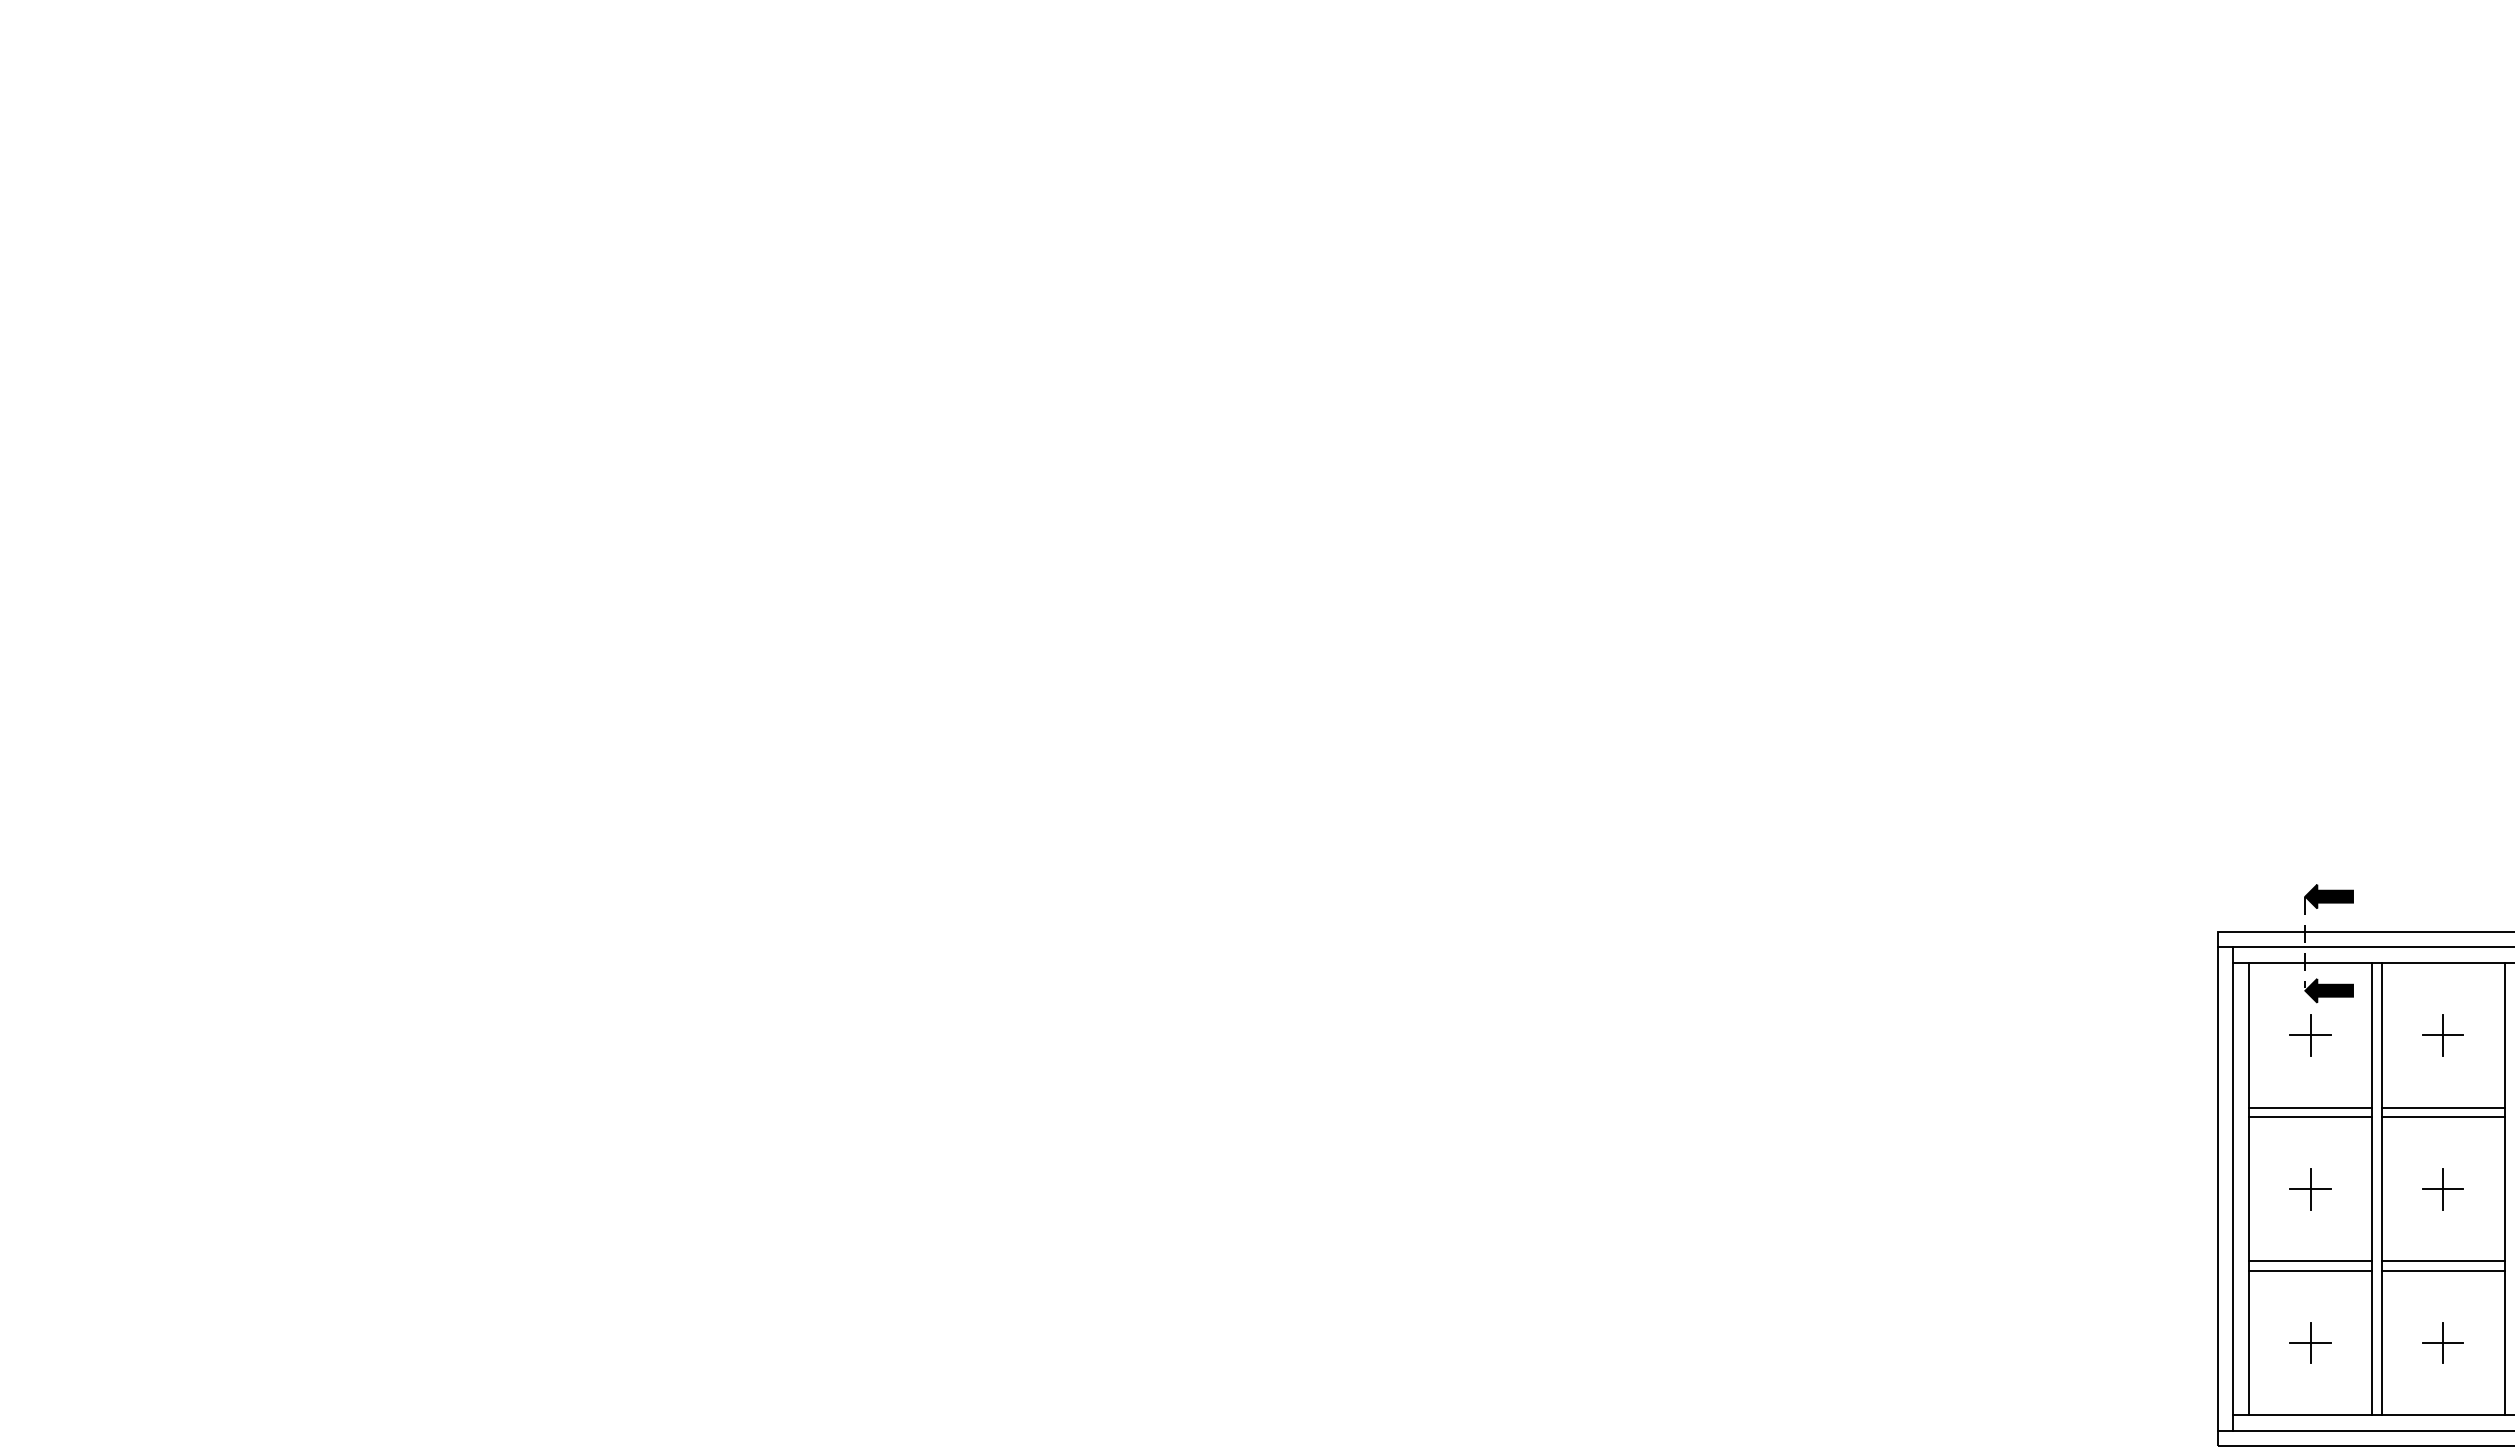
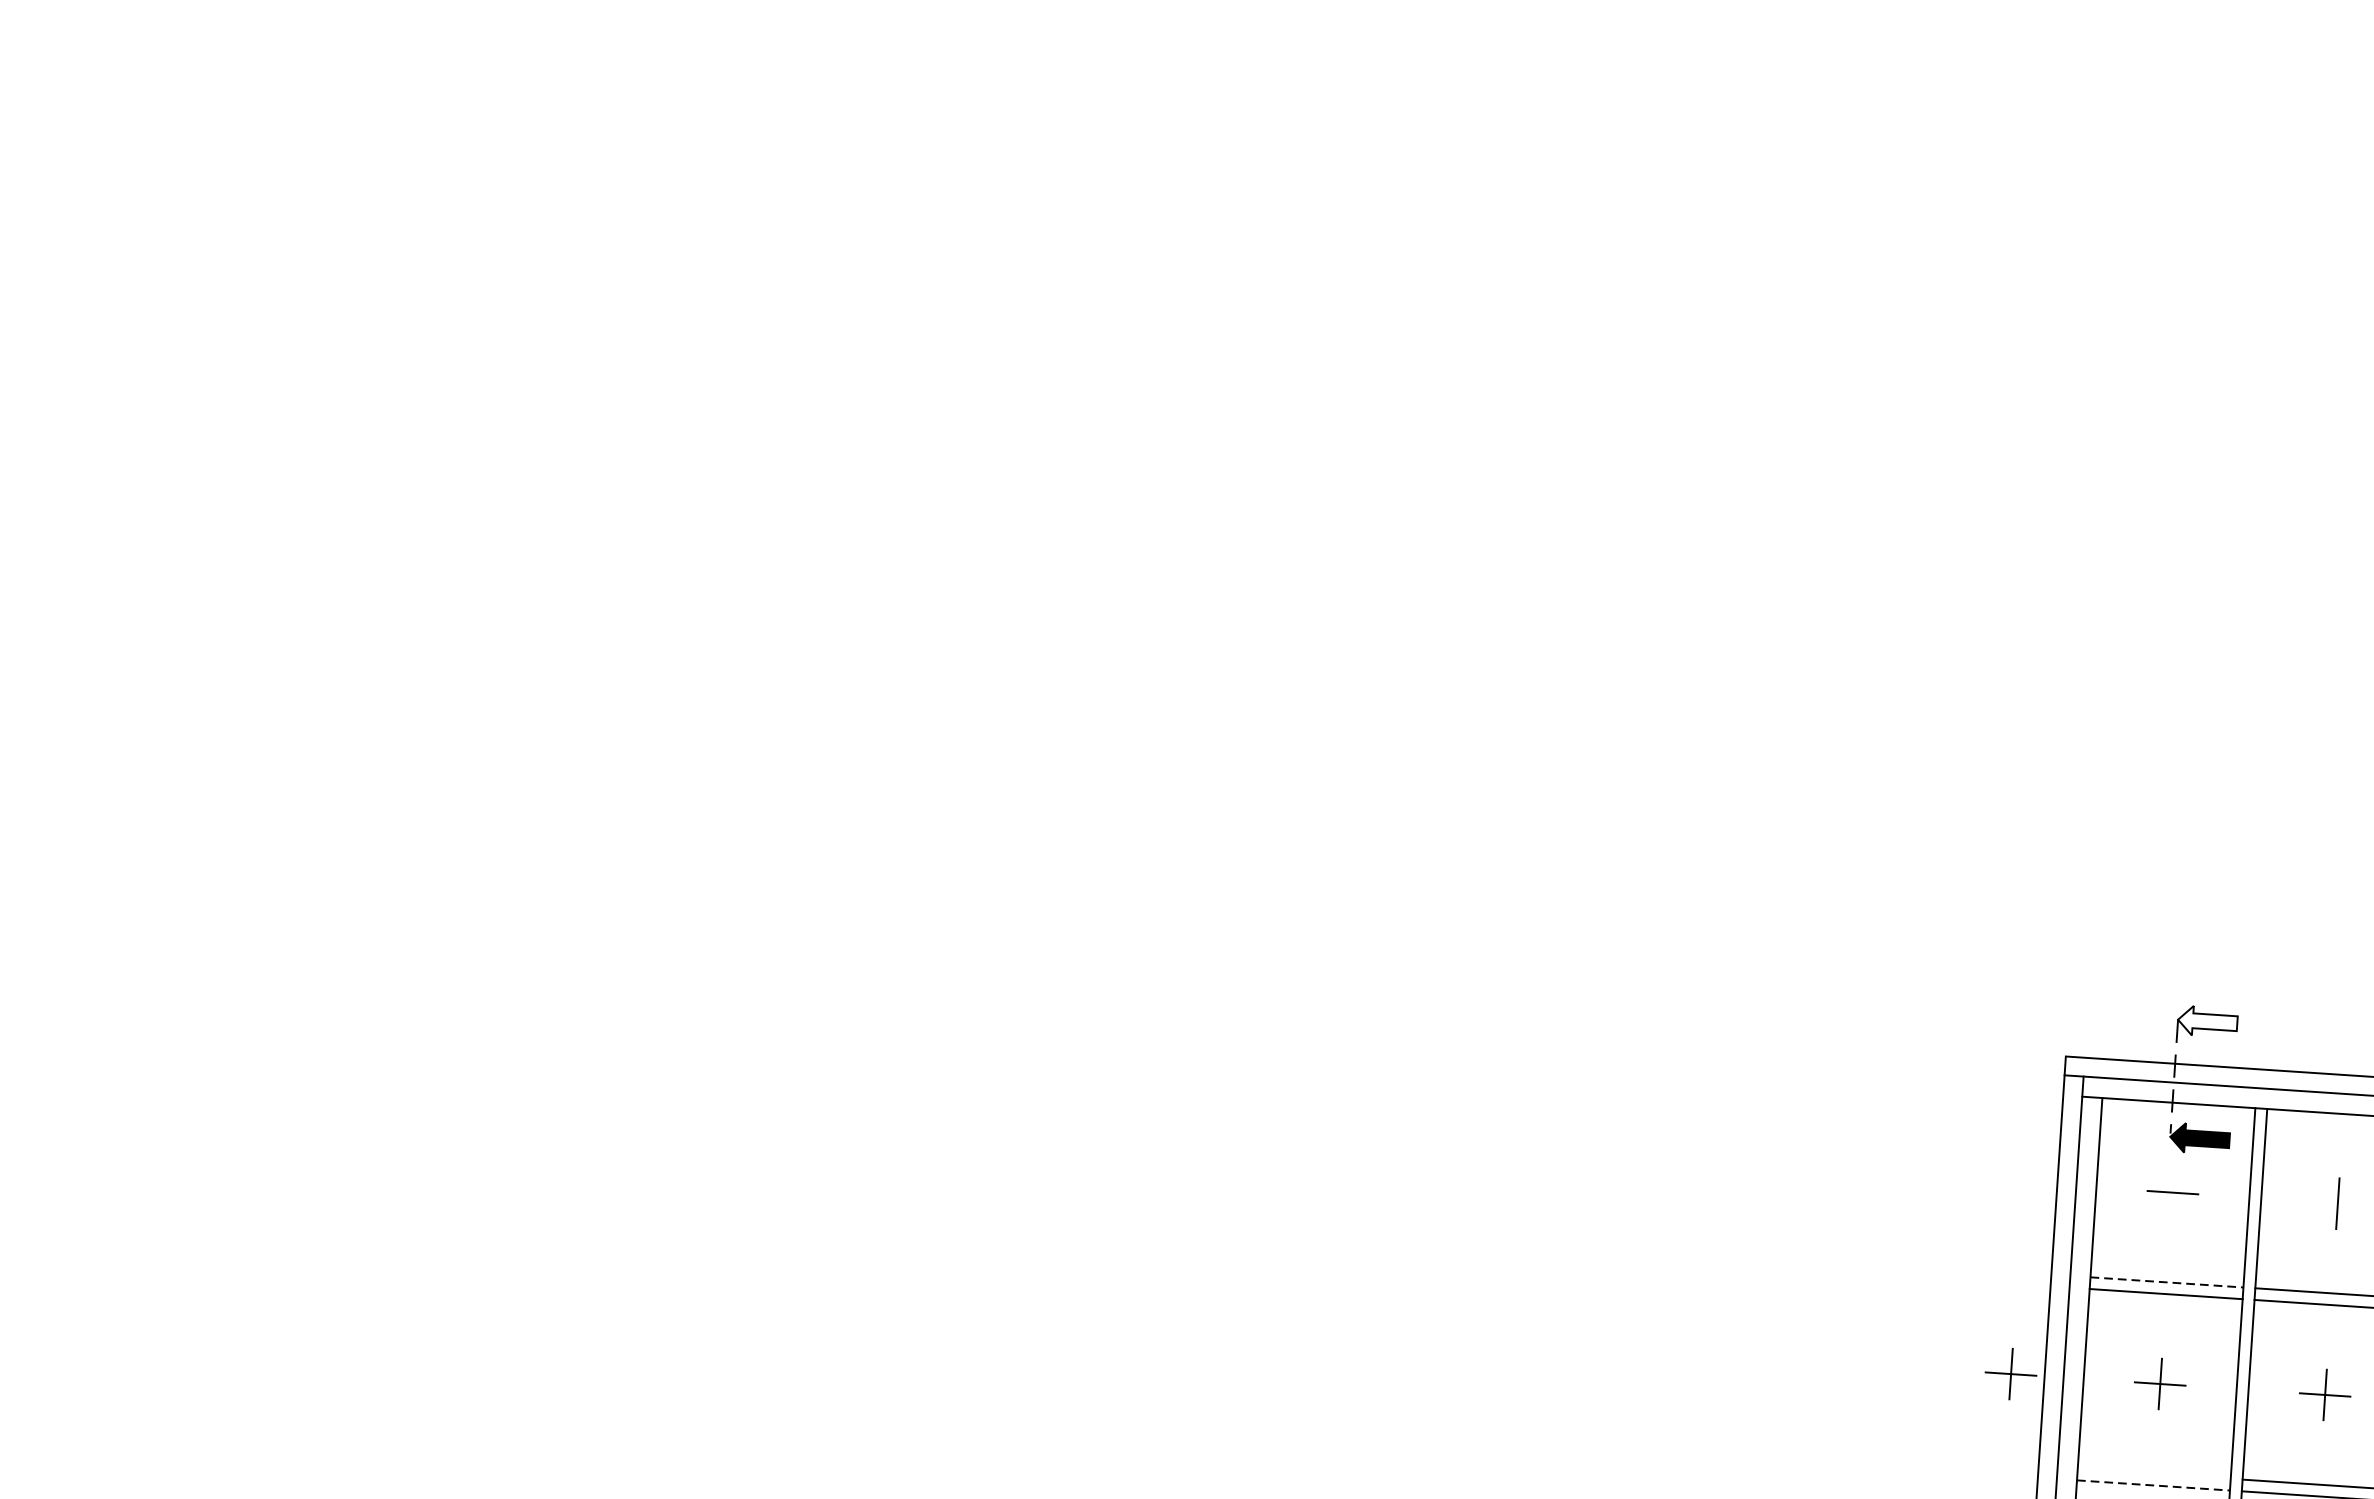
fill: (2329, 896) -> (2208, 1021), removed
line: (2310, 1035) -> (2172, 1192), removed
line: (2442, 1035) -> (2337, 1203), removed
line: (2310, 1107) -> (2167, 1282), solid -> dashed
part: (2190, 1189) -> (2011, 1374), added
line: (2309, 1261) -> (2153, 1473), removed
line: (2310, 1270) -> (2153, 1485), solid -> dashed

